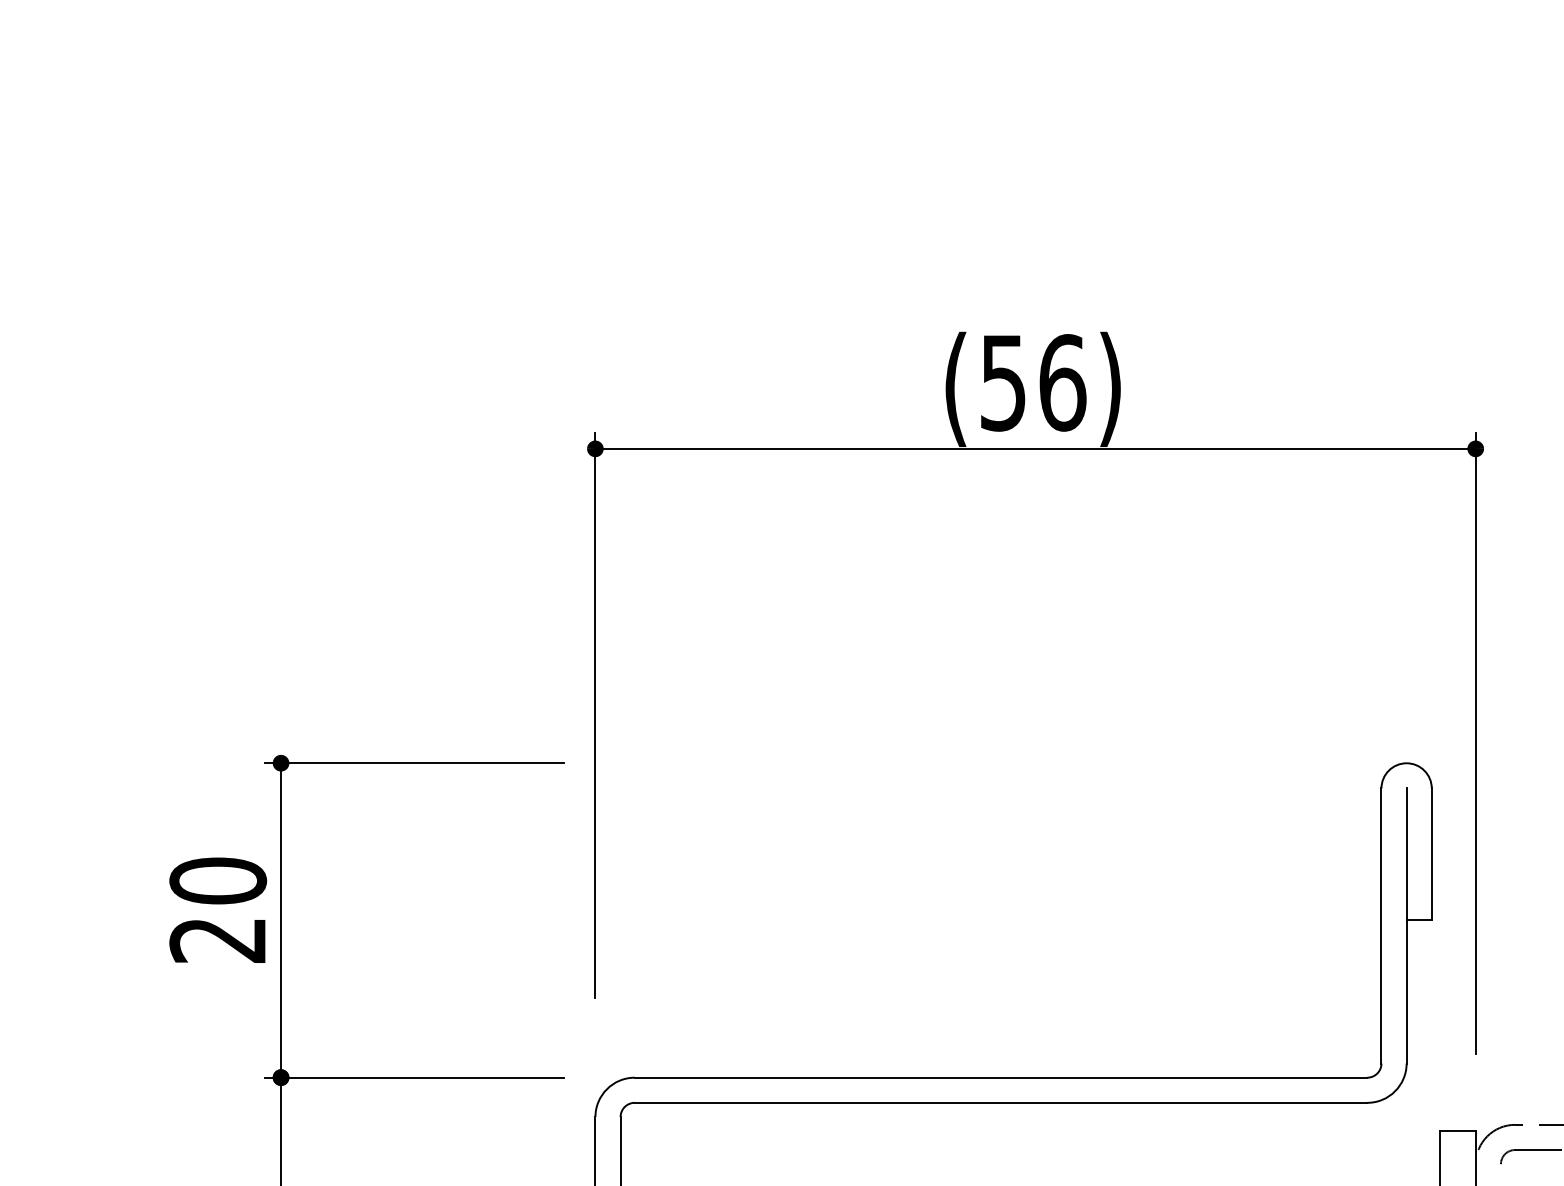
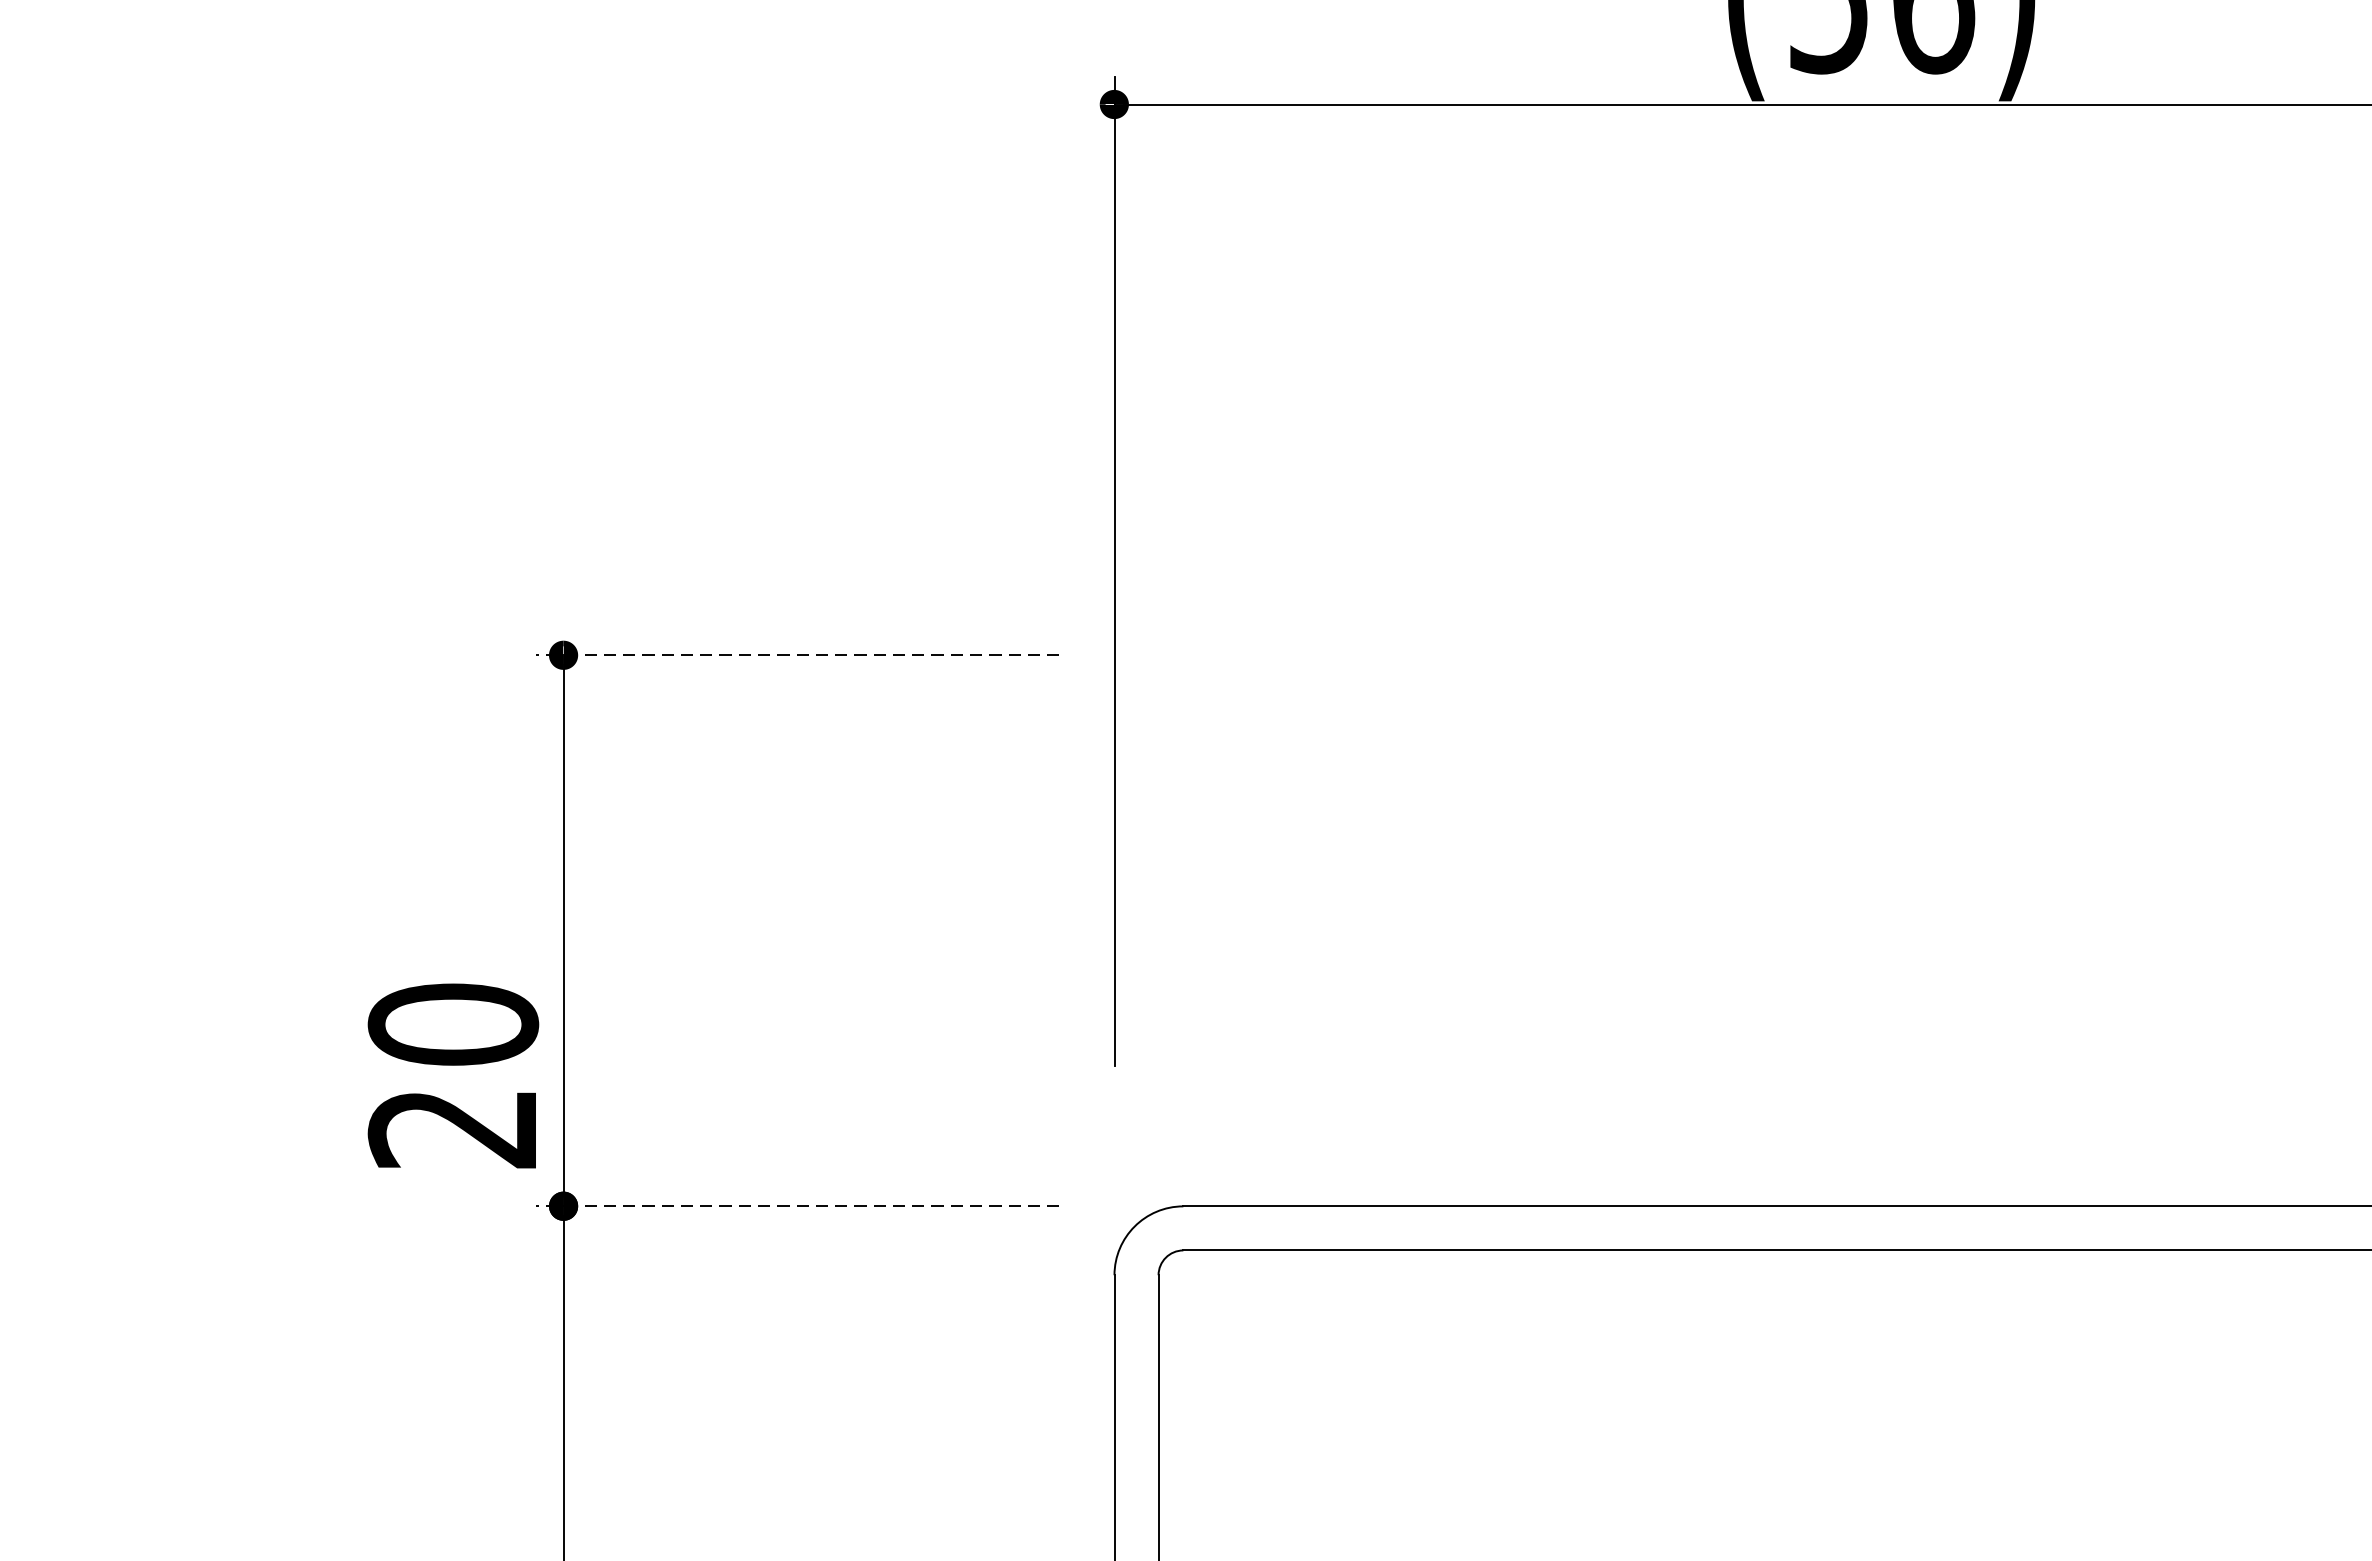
line: (414, 763) -> (797, 655), solid -> dashed
text: (218, 909) -> (453, 1074), moved
line: (414, 1077) -> (797, 1206), solid -> dashed

